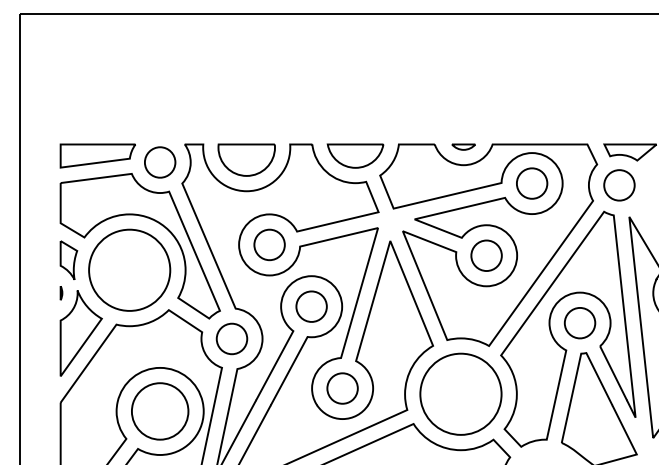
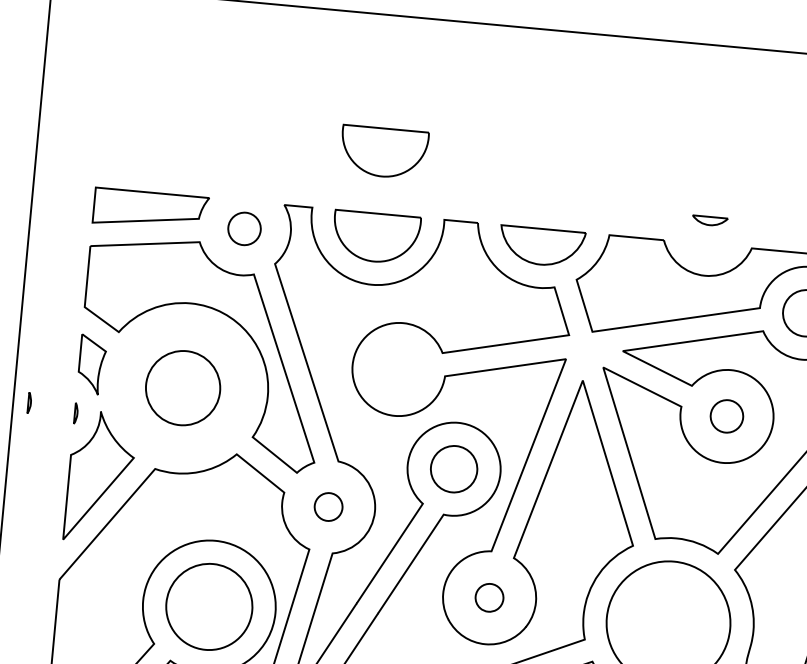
part: (246, 103) -> (383, 151), added
part: (463, 146) -> (709, 220), moved
part: (160, 162) -> (244, 228), size x0.7
part: (269, 244) -> (398, 368), removed
part: (486, 255) -> (726, 416), size x0.7
part: (129, 269) -> (182, 387), size x0.6
part: (30, 289) -> (29, 403), added
part: (231, 338) -> (327, 506), size x0.6
part: (342, 388) -> (489, 597), size x0.6

